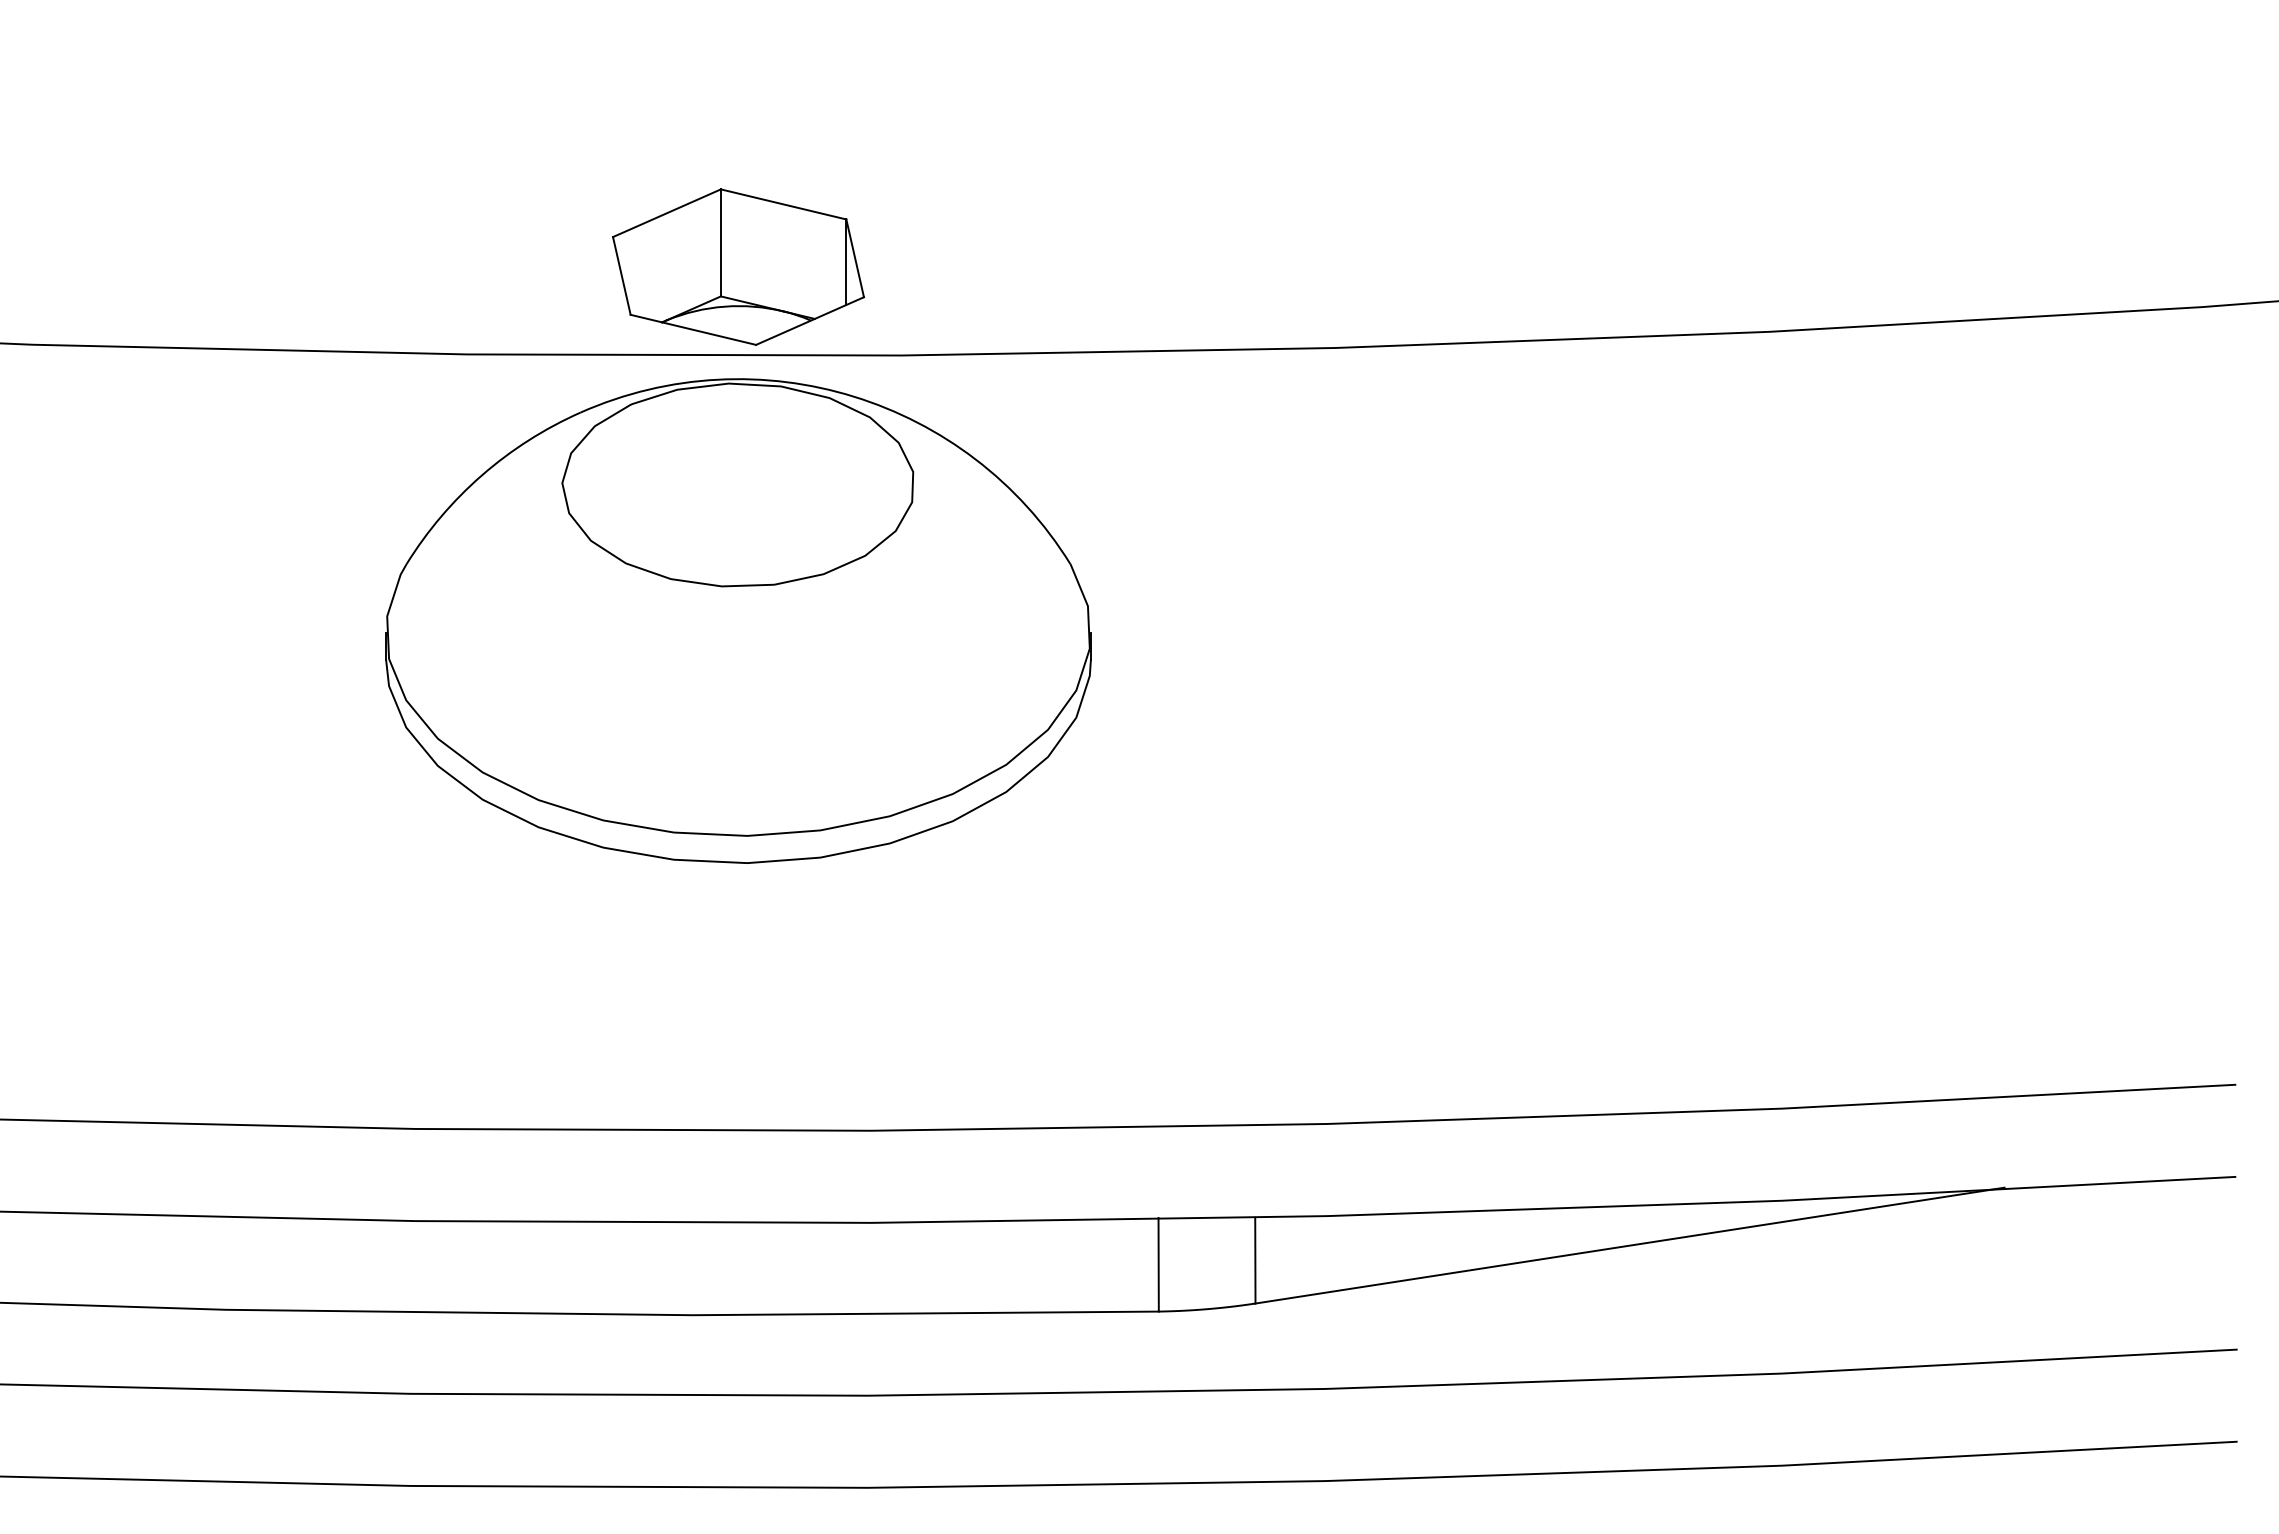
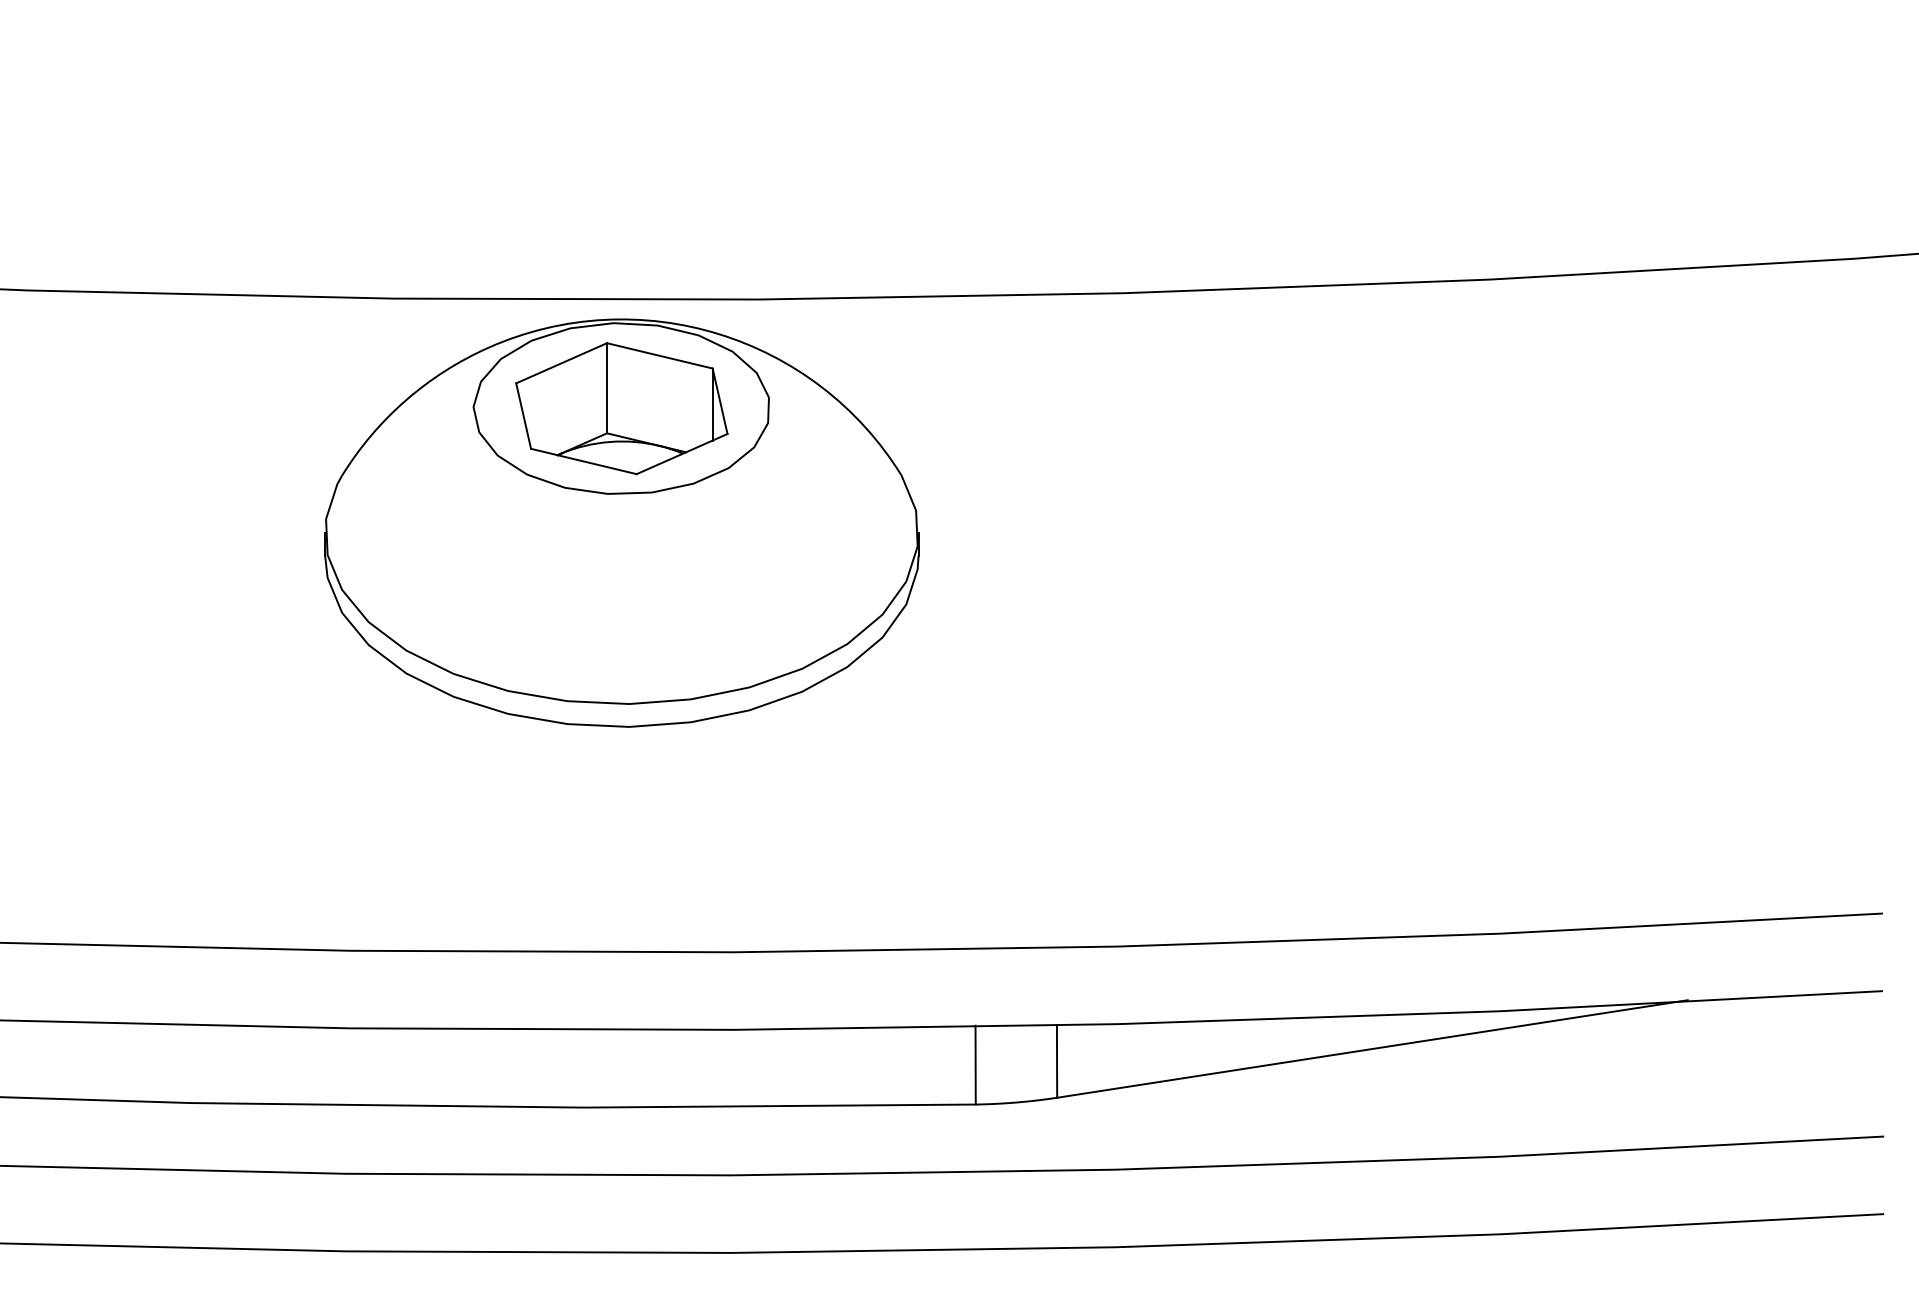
part: (738, 266) -> (621, 408), moved

